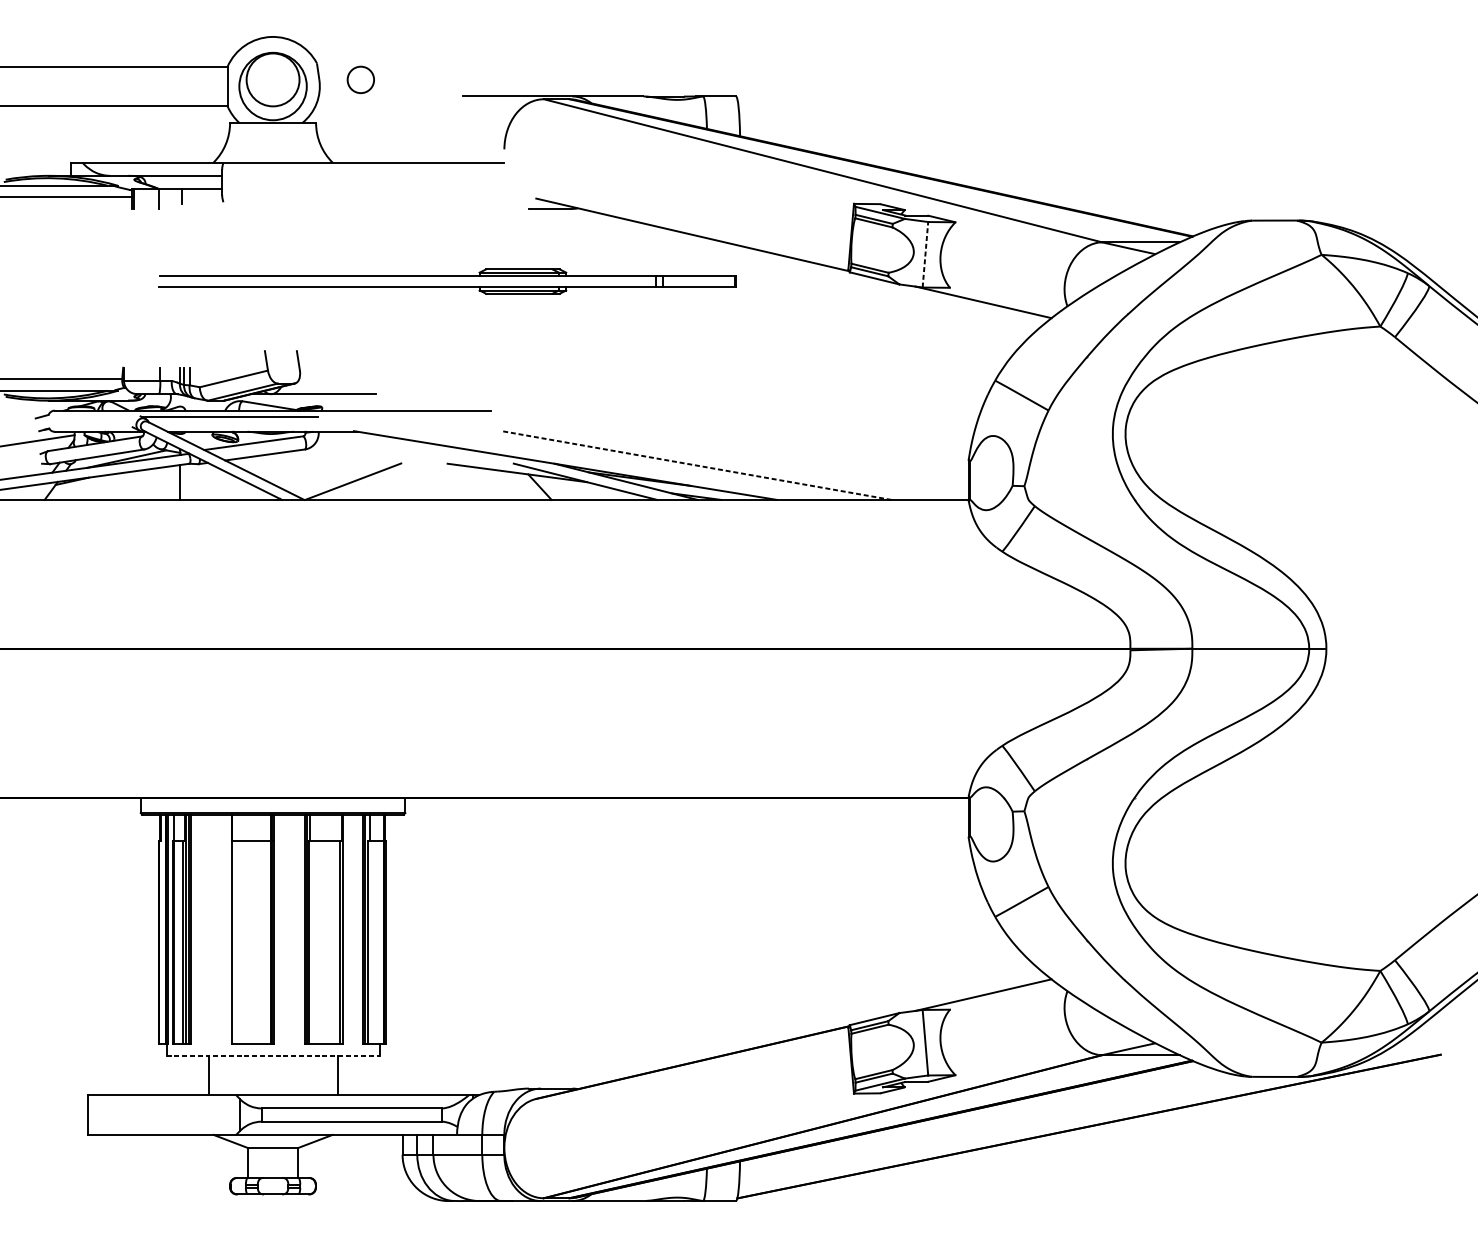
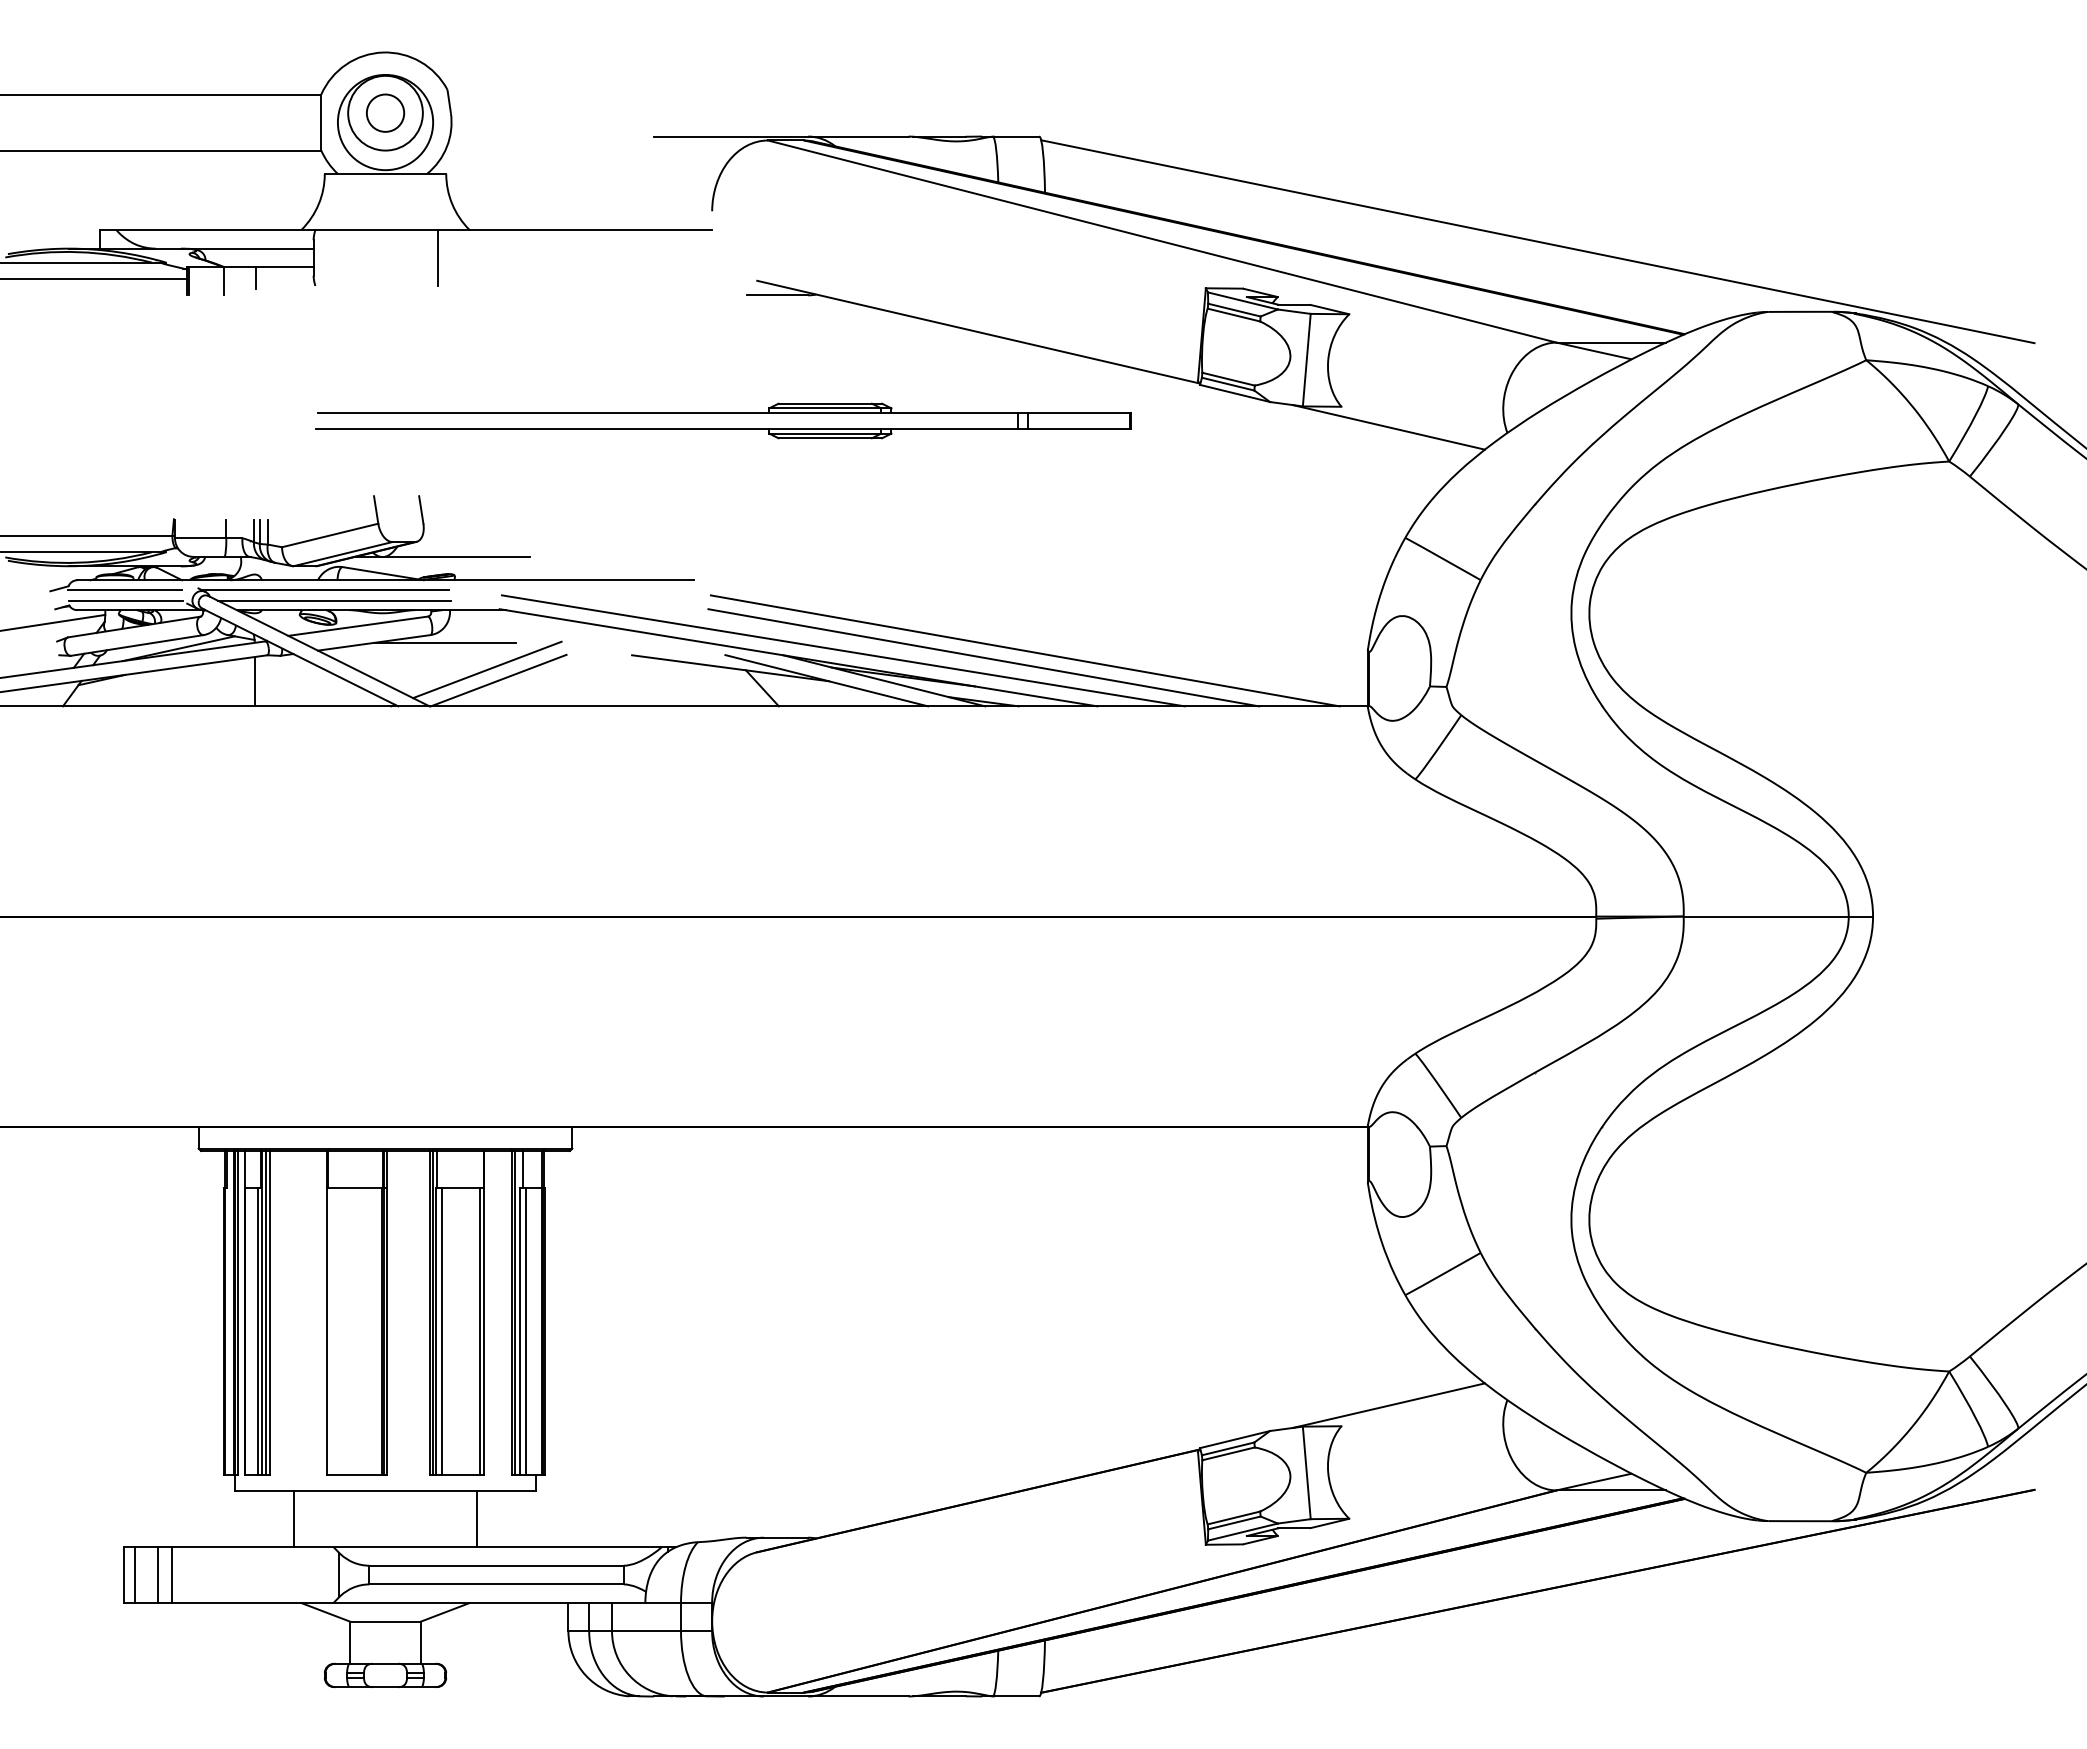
circle: (360, 79) -> (385, 112), moved
line: (1088, 170) -> (1537, 241), added
line: (309, 182) -> (437, 257), added
line: (925, 254) -> (1306, 359), dashed -> solid
part: (447, 276) -> (723, 413), moved
line: (88, 417) -> (124, 589), added
line: (88, 424) -> (125, 600), added
line: (236, 424) -> (334, 600), added
line: (315, 454) -> (445, 642), added
line: (596, 460) -> (842, 650), added
line: (725, 460) -> (1024, 650), added
line: (696, 465) -> (983, 657), dashed -> solid
line: (345, 473) -> (487, 669), added
line: (312, 942) -> (441, 1331), added
line: (372, 942) -> (525, 1331), added
line: (273, 1055) -> (386, 1490), dashed -> solid
line: (95, 1115) -> (134, 1575), added
line: (111, 1115) -> (157, 1575), added
line: (121, 1115) -> (171, 1575), added

